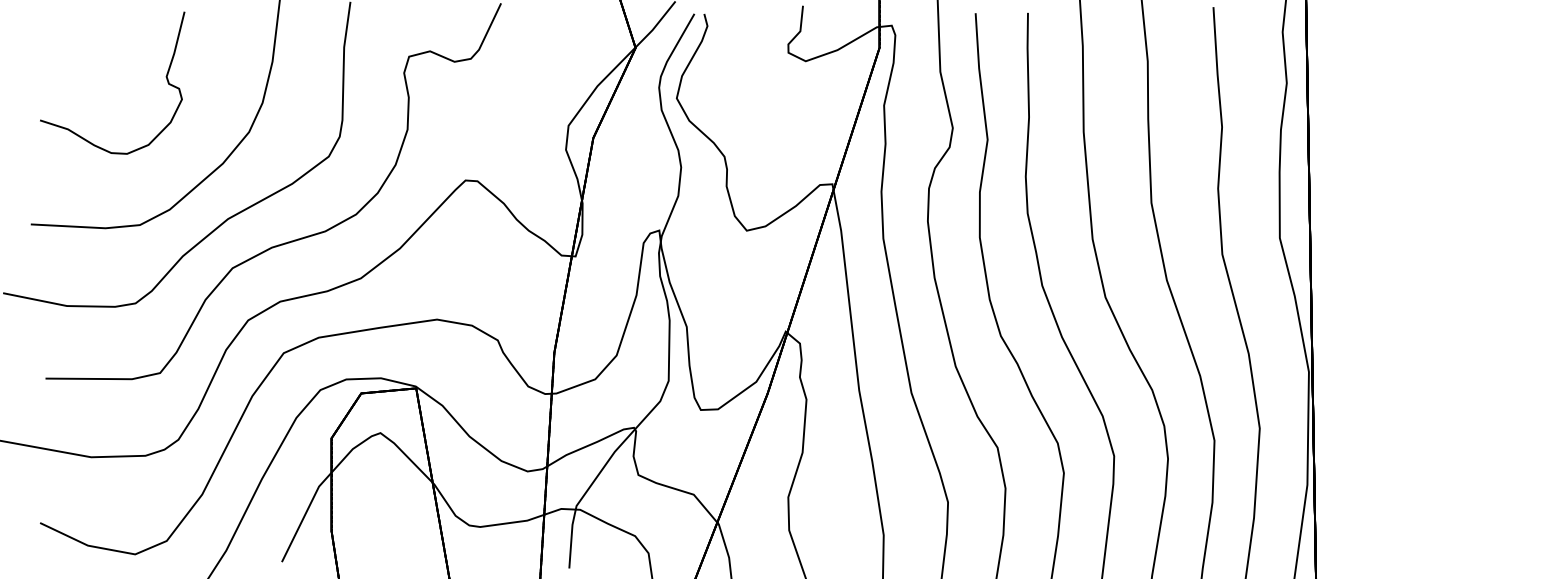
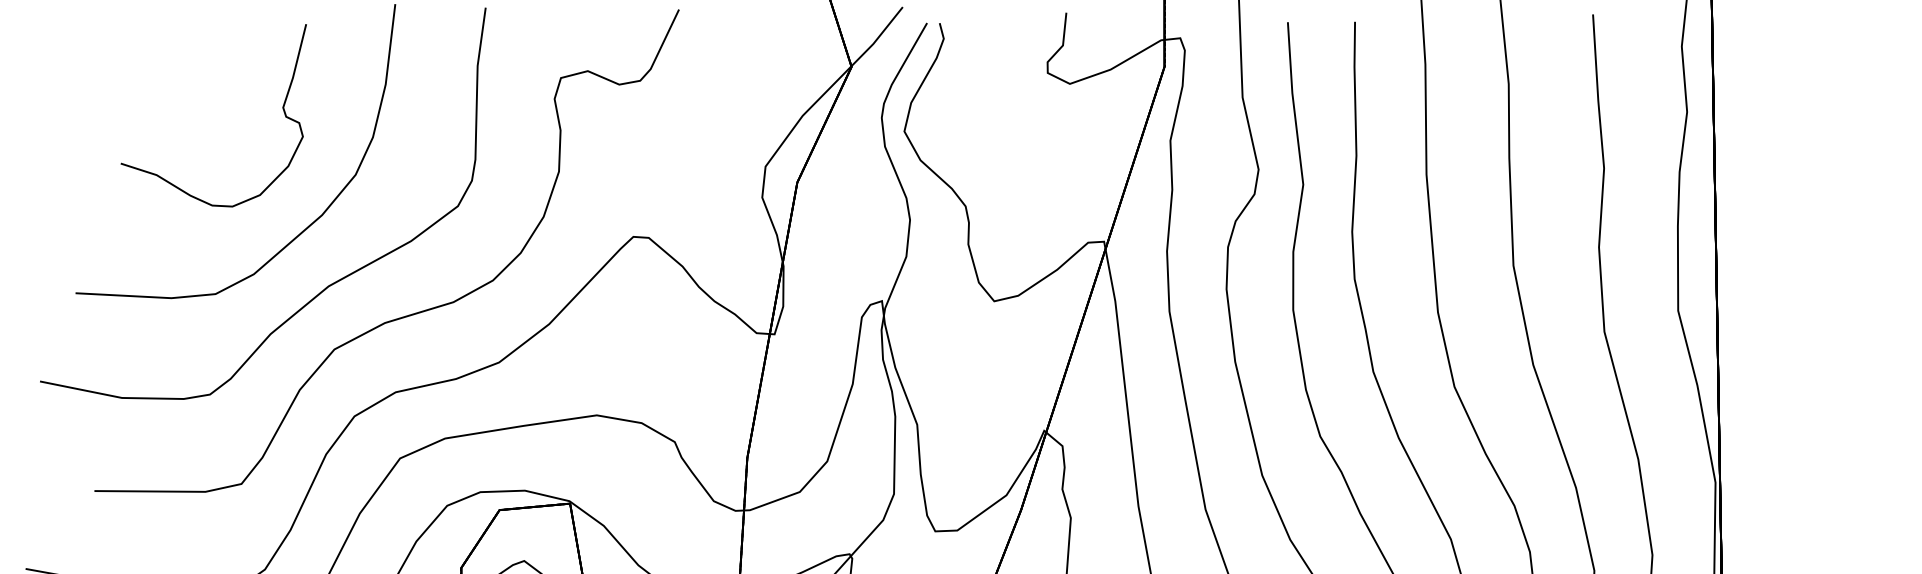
curve: (165, 76) -> (281, 107), moved

